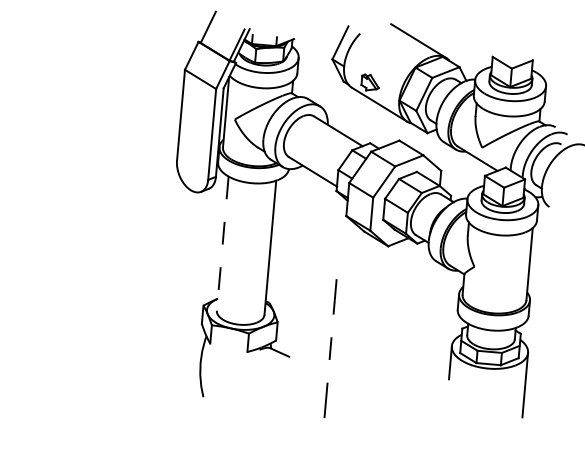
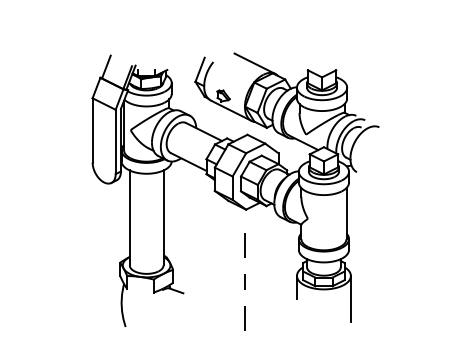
line: (222, 244) -> (129, 218), dashed -> solid
line: (329, 347) -> (244, 281), moved

